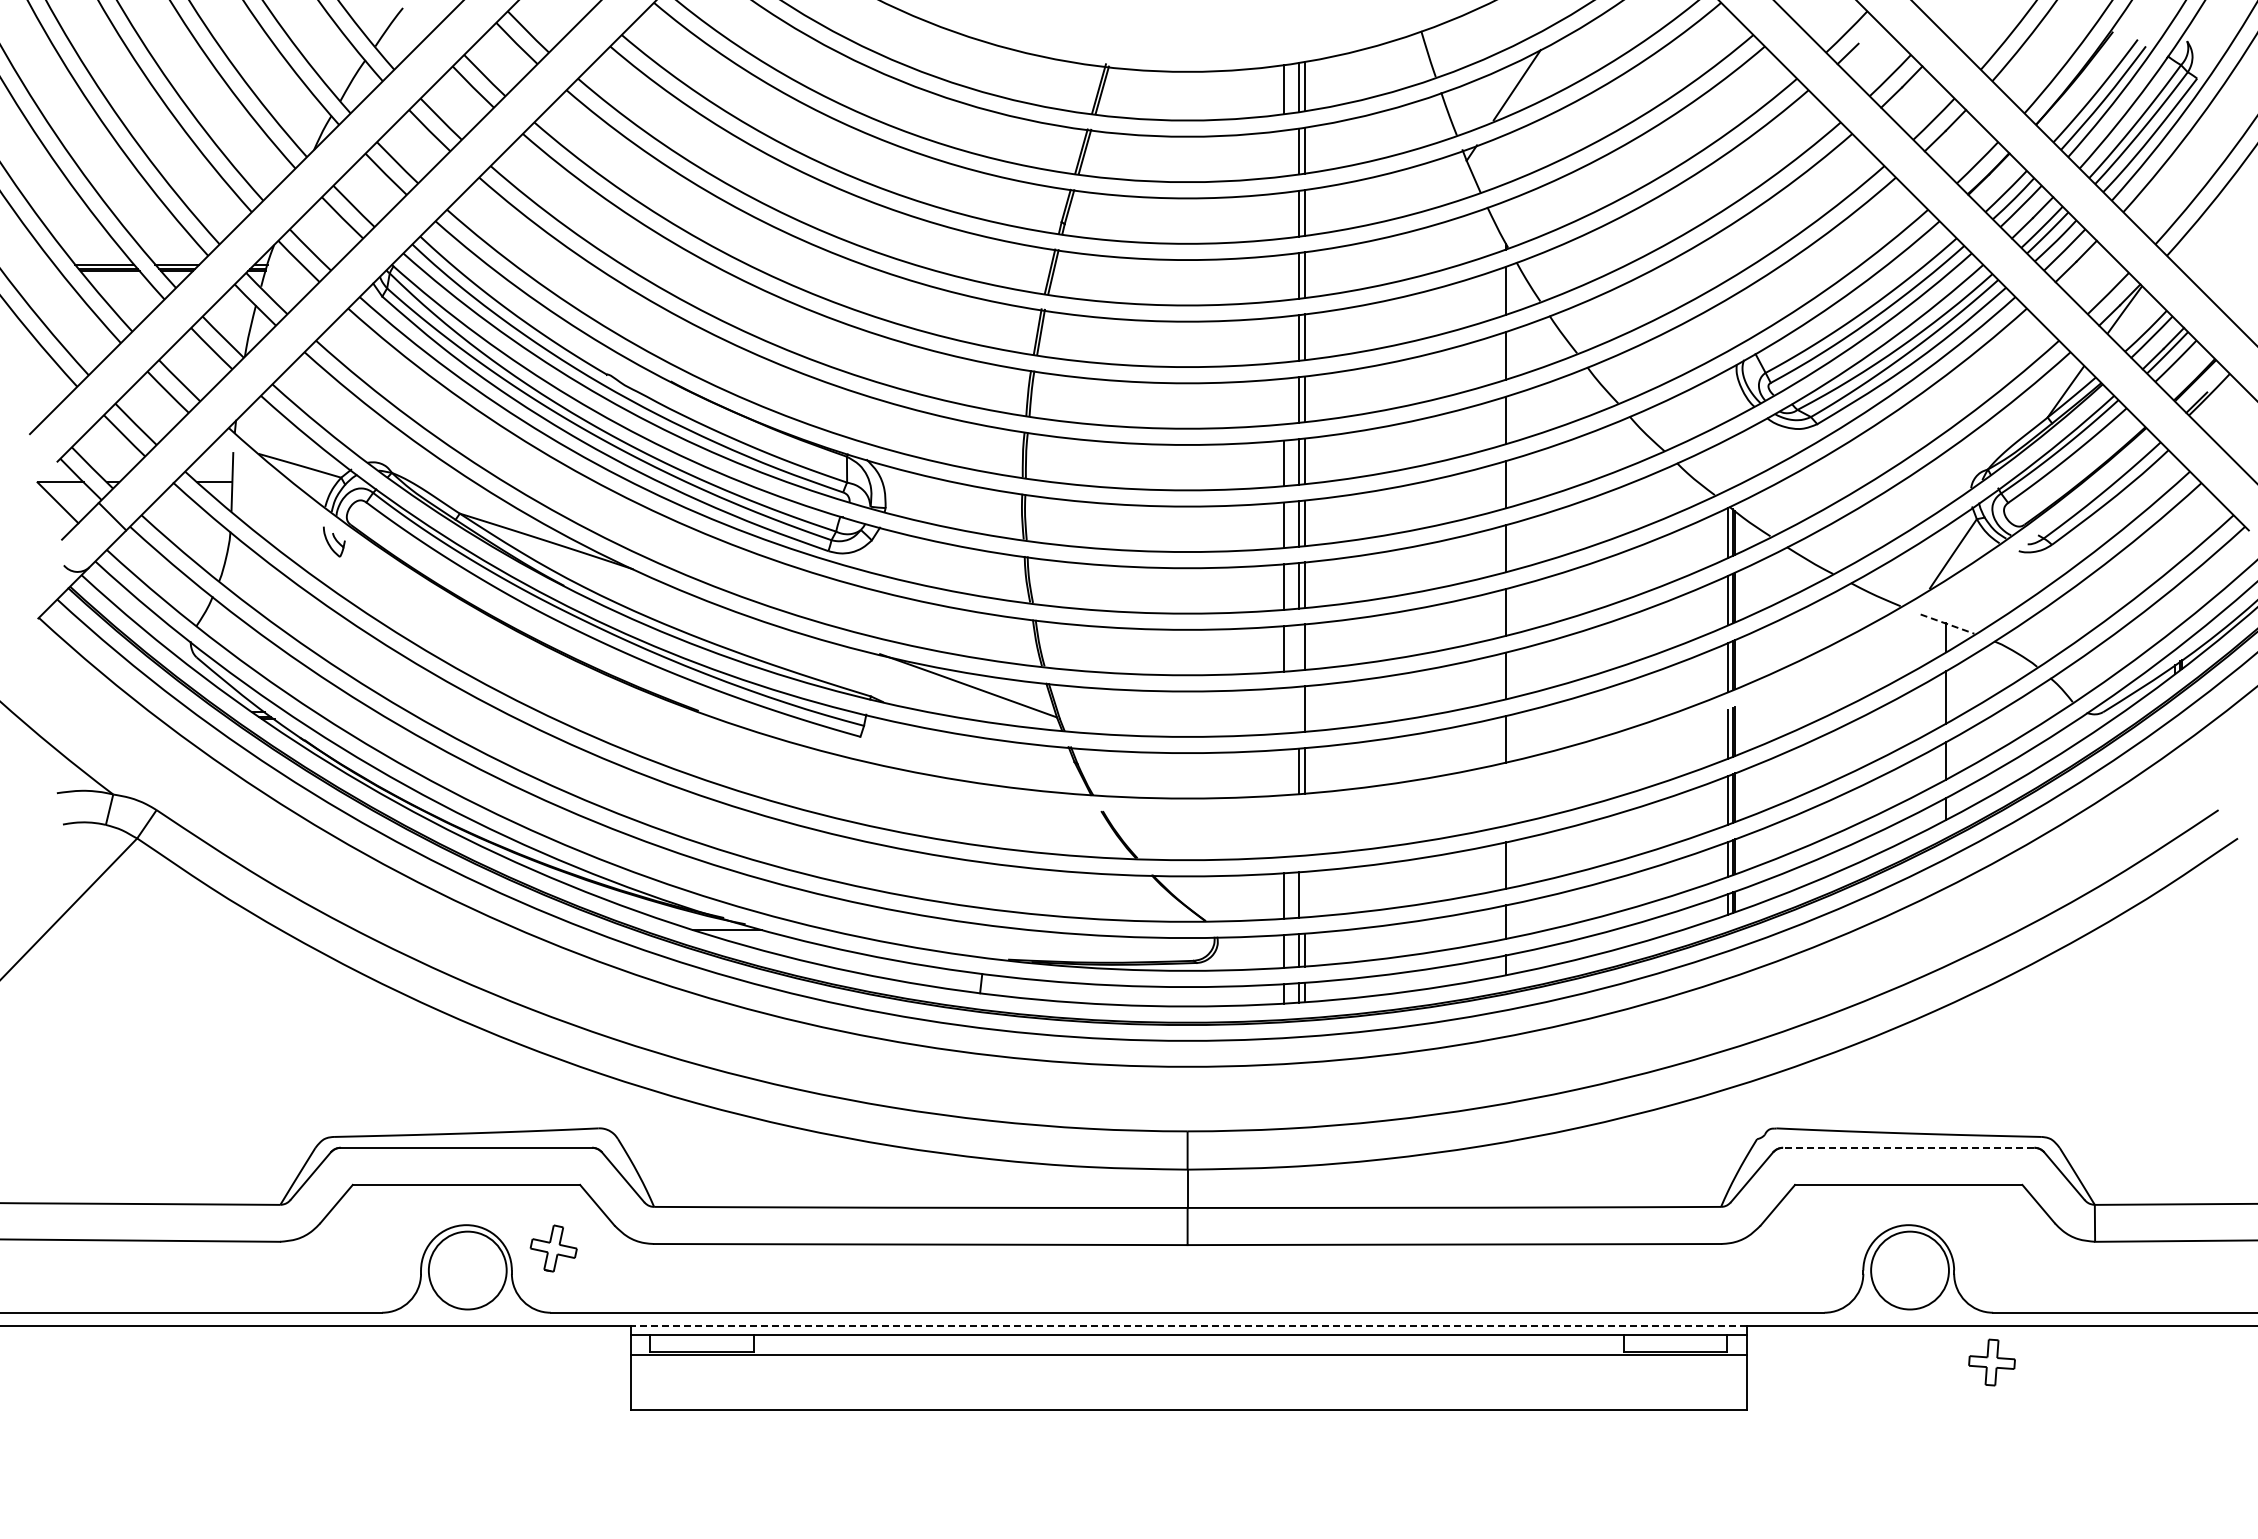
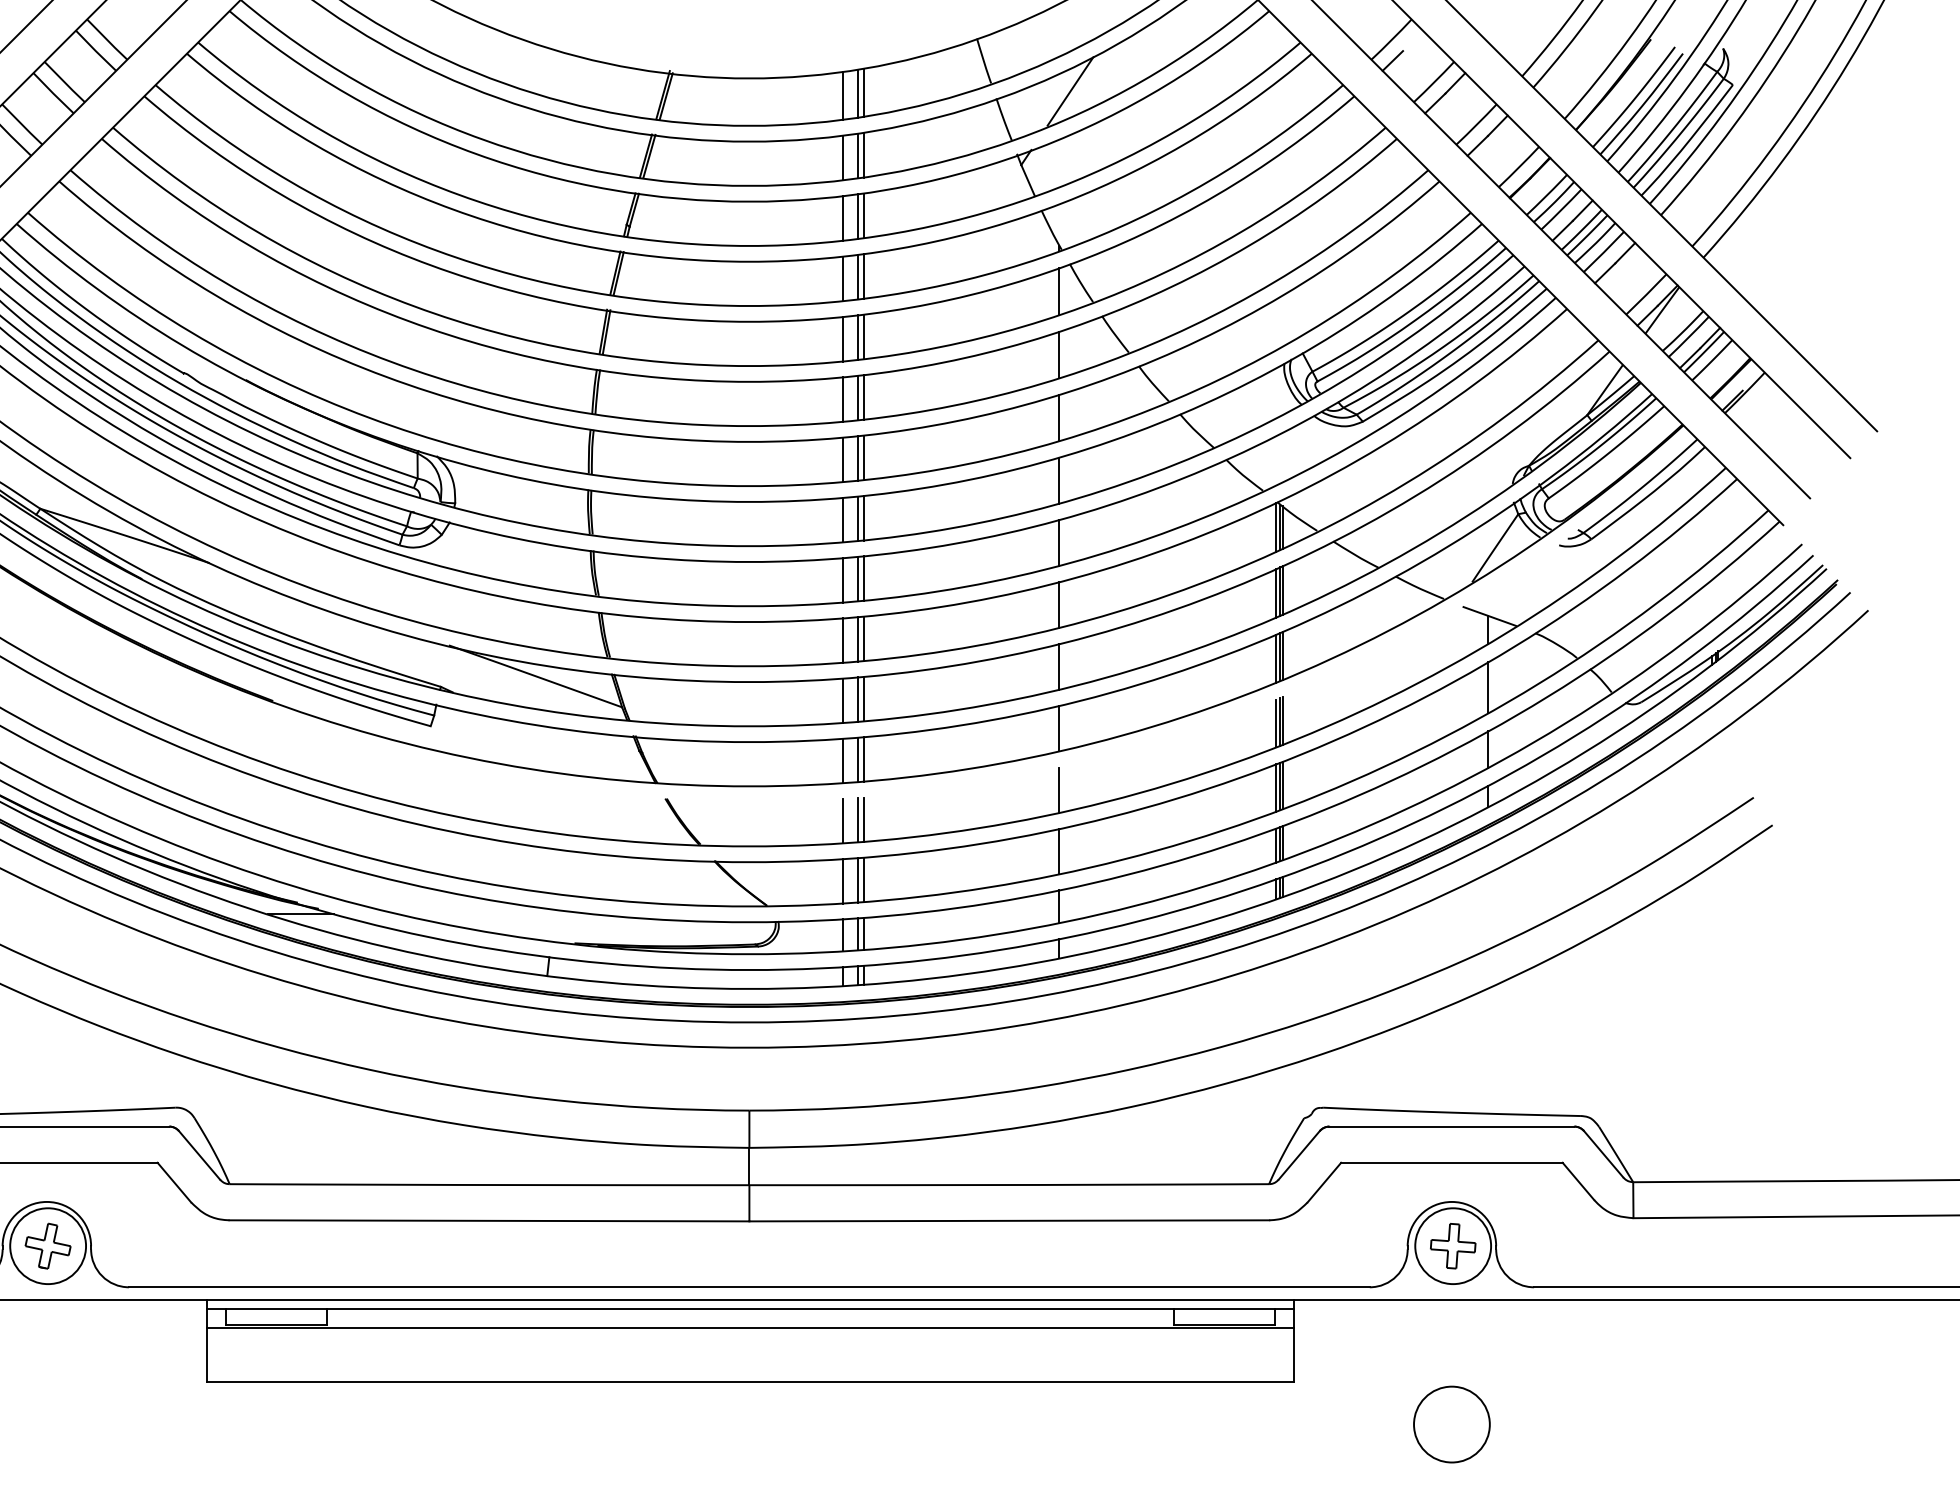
line: (1283, 153) -> (842, 157), added
line: (1283, 215) -> (842, 218), added
line: (1283, 277) -> (842, 278), added
line: (1283, 339) -> (842, 339), added
line: (1283, 401) -> (842, 399), added
line: (1947, 624) -> (1489, 616), dashed -> solid
line: (1299, 647) -> (858, 639), added
line: (1299, 709) -> (858, 699), added
line: (1283, 710) -> (842, 700), added
line: (1283, 772) -> (842, 760), added
line: (1505, 802) -> (1059, 790), added
line: (1304, 832) -> (863, 819), added
line: (1299, 833) -> (858, 820), added
line: (1283, 834) -> (842, 821), added
line: (1304, 894) -> (863, 879), added
line: (1908, 1147) -> (1451, 1126), dashed -> solid
part: (553, 1248) -> (47, 1246), moved
line: (1188, 1325) -> (750, 1299), dashed -> solid
part: (1991, 1362) -> (1452, 1246), moved
circle: (1908, 1453) -> (1451, 1424), added

